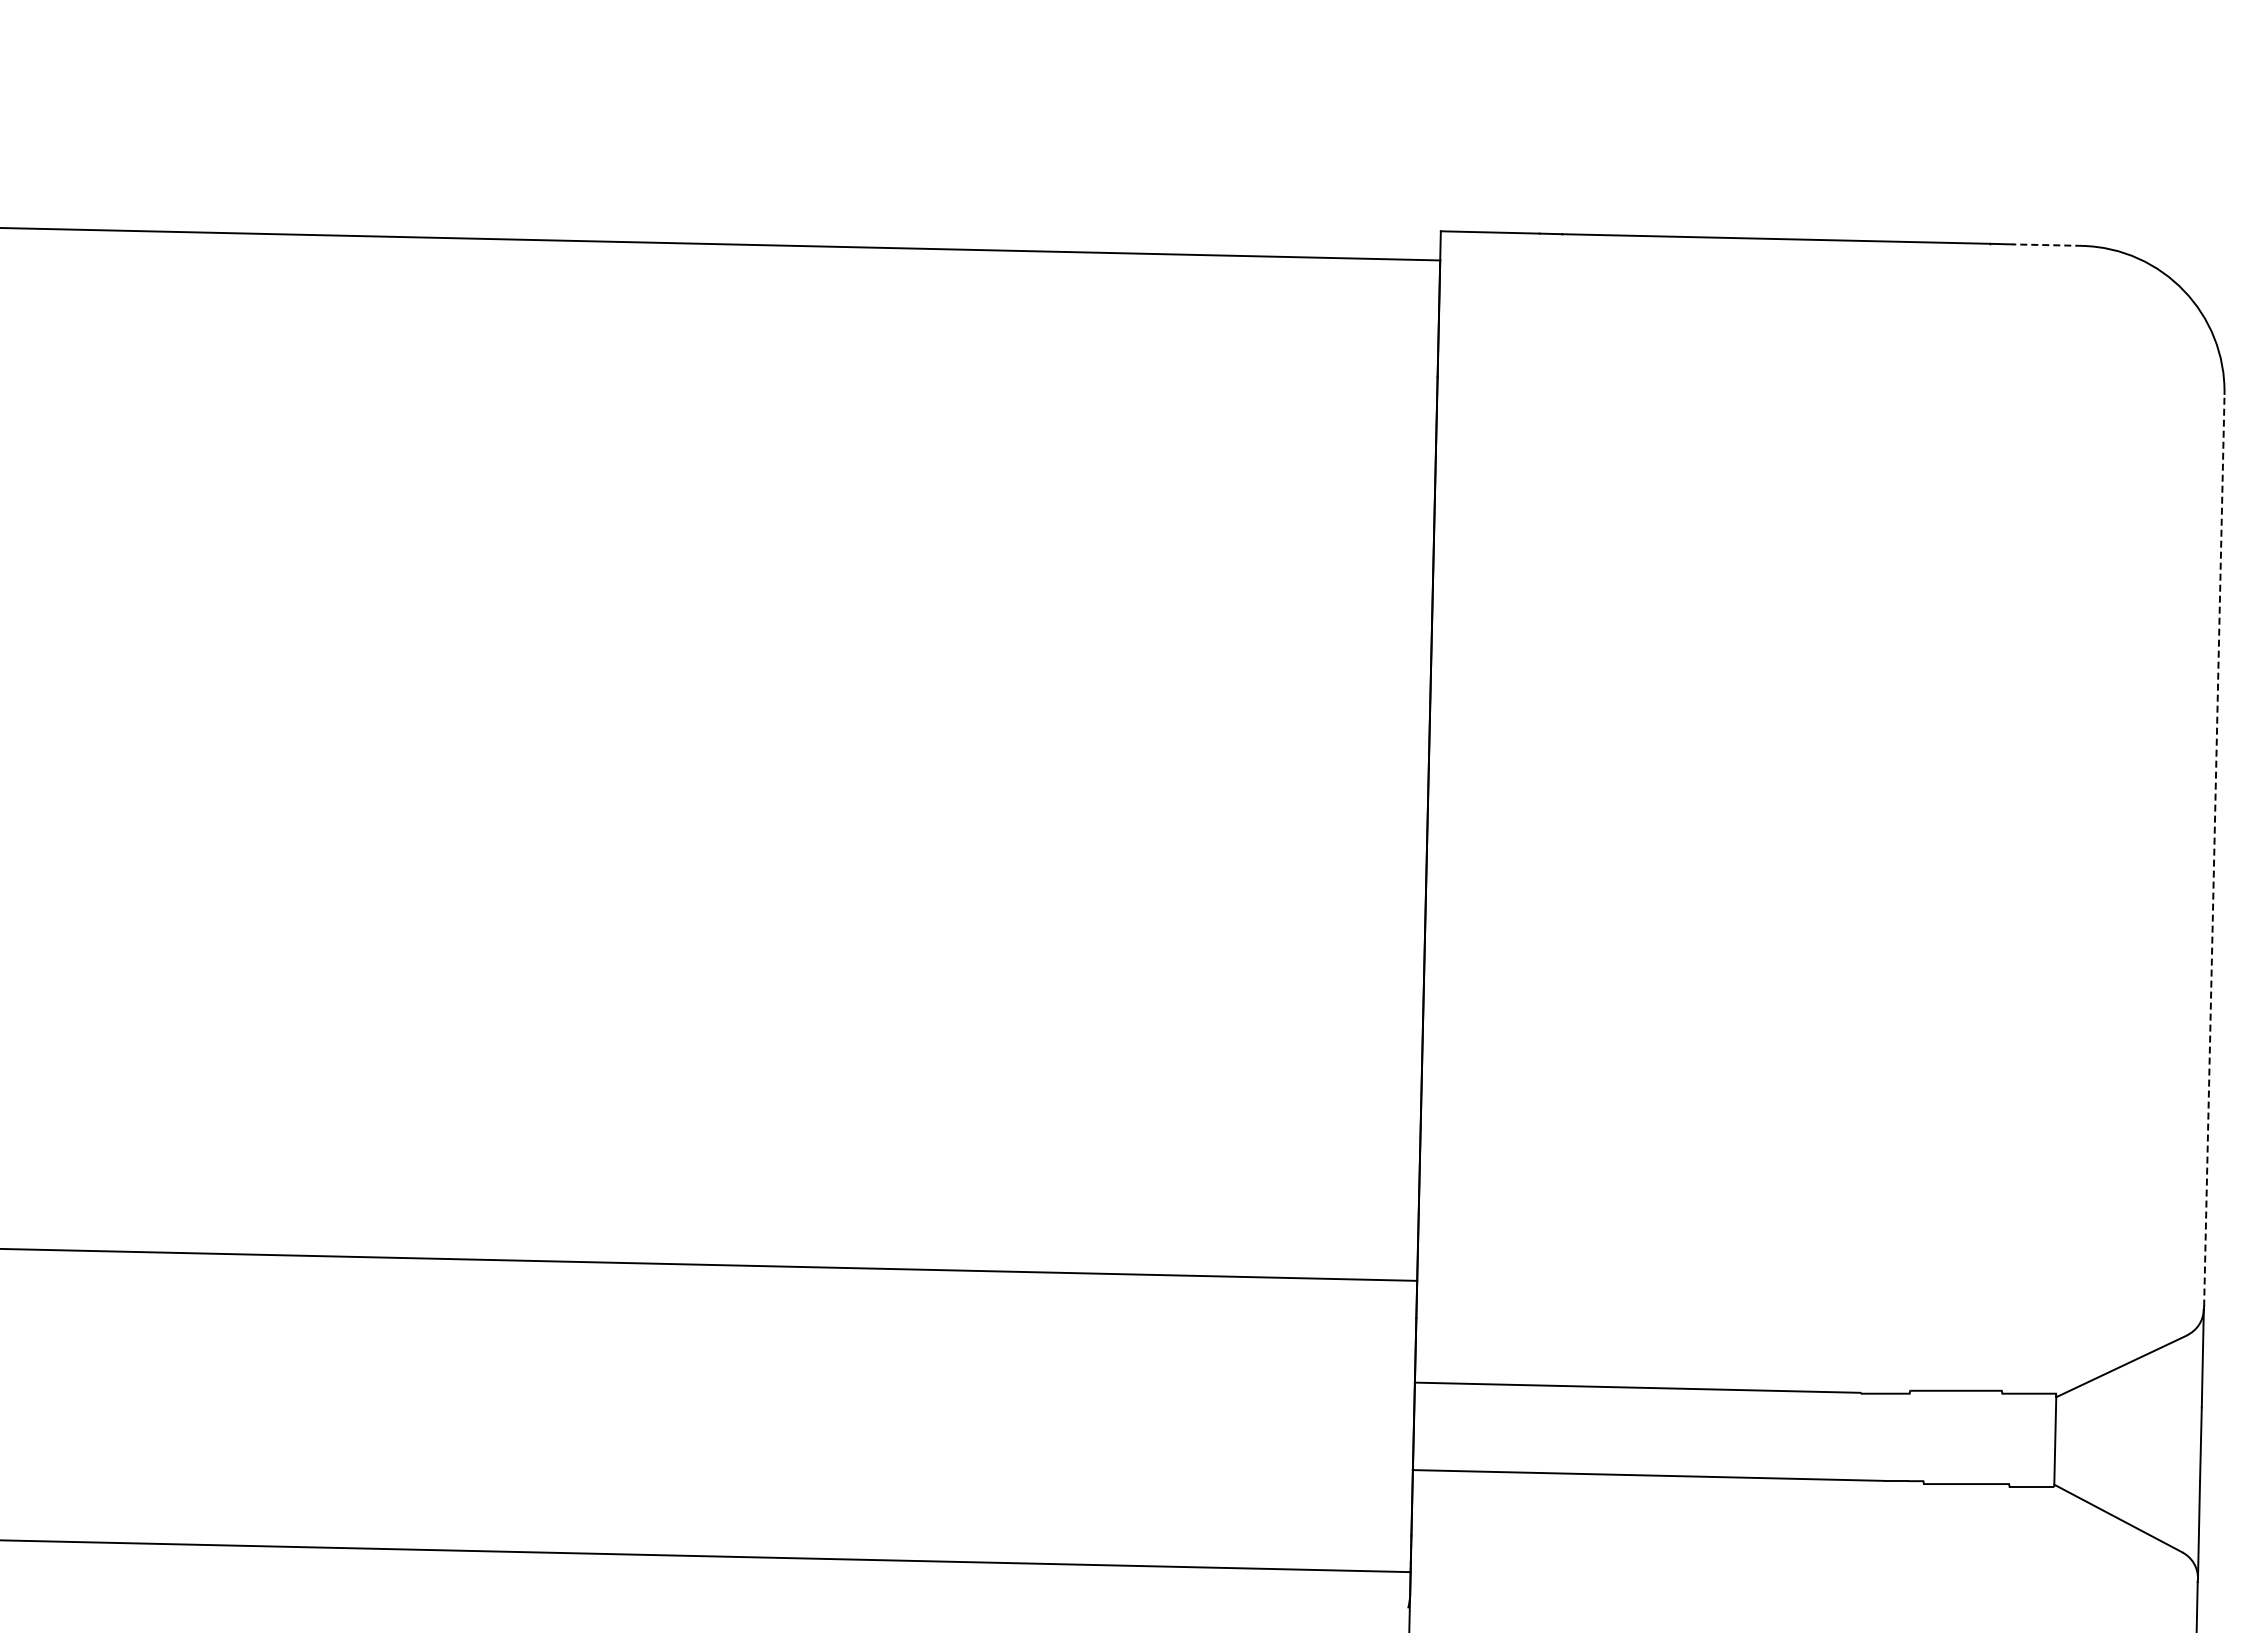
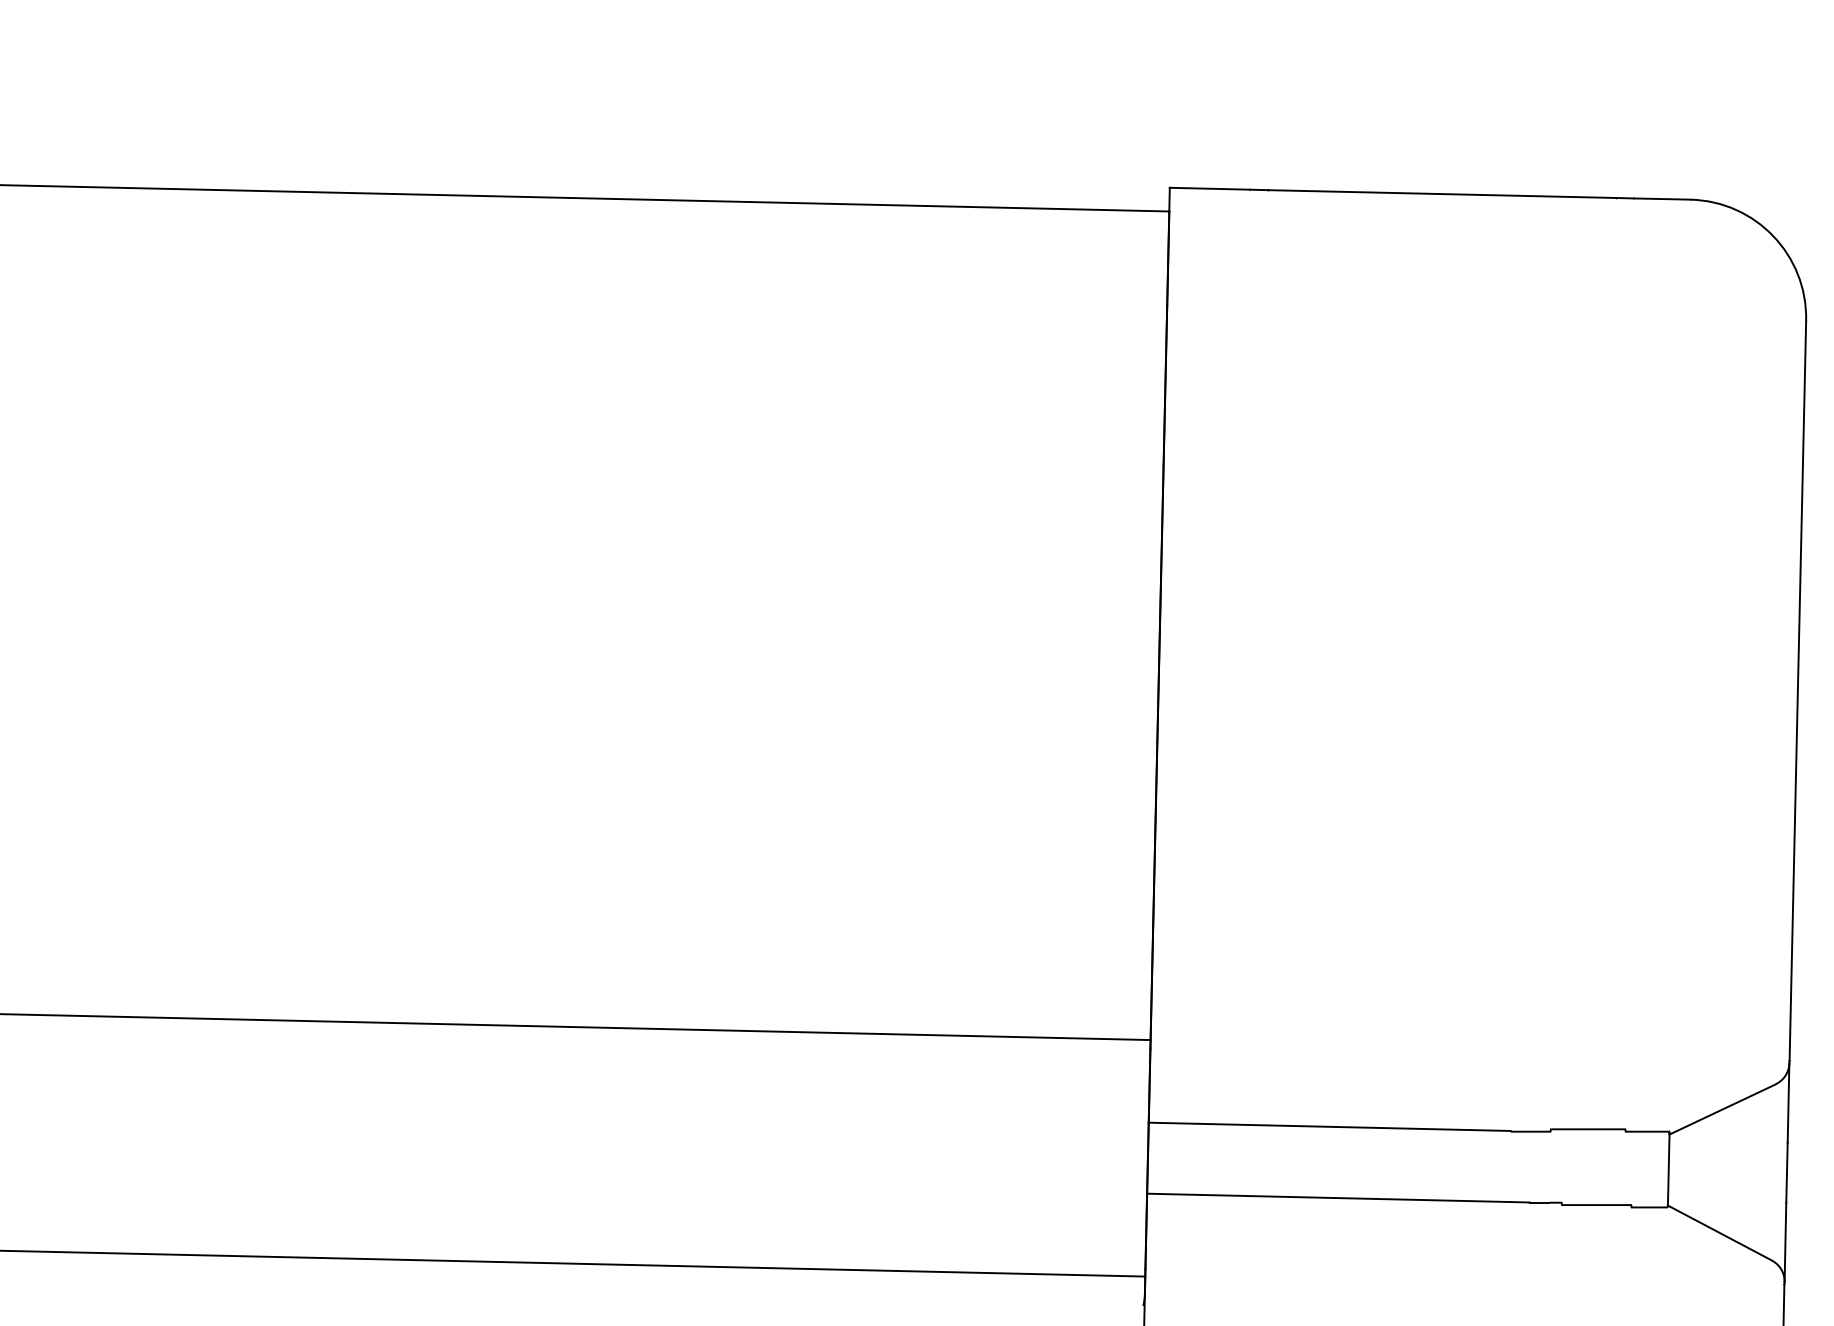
line: (2047, 245) -> (1662, 199), dashed -> solid
line: (2214, 850) -> (1798, 690), dashed -> solid

